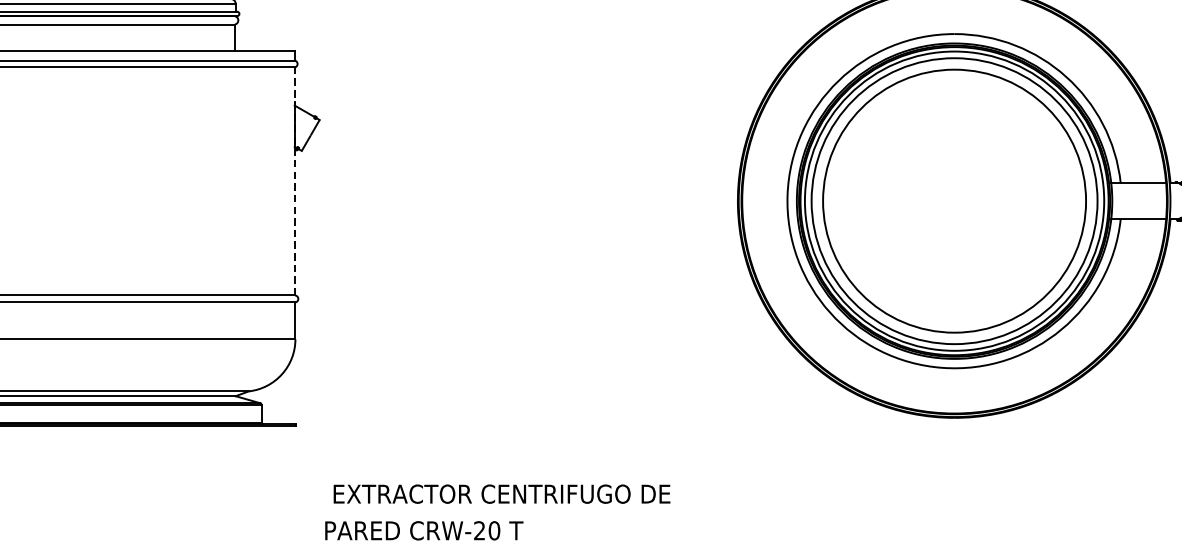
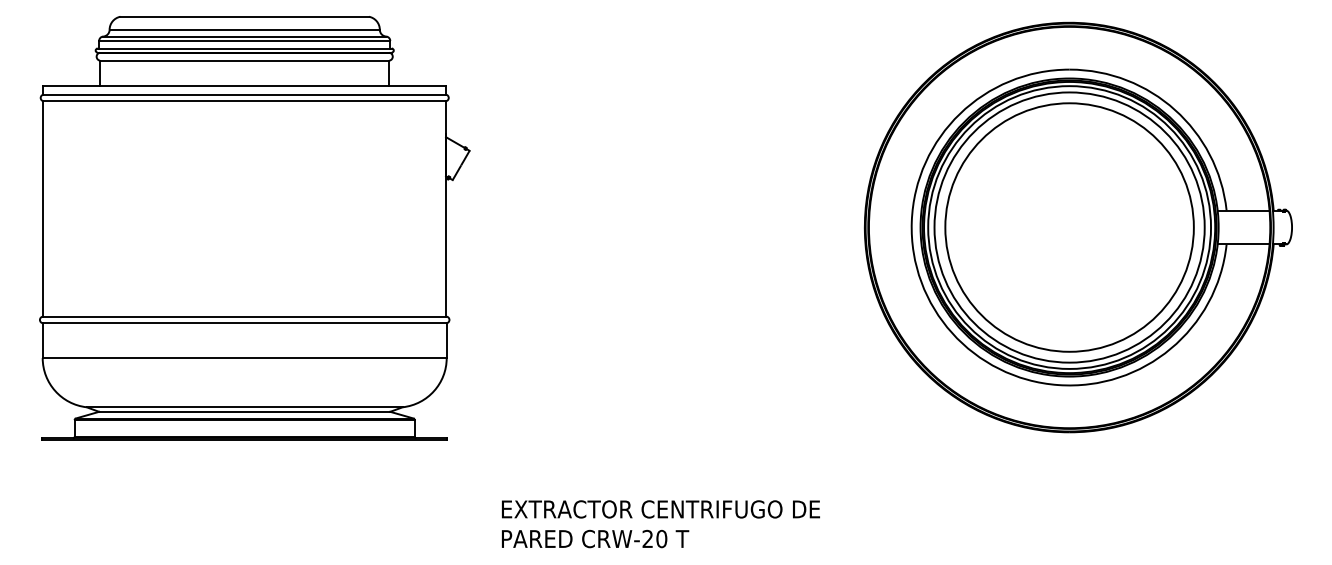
line: (295, 181) -> (446, 208), dashed -> solid
text: (501, 494) -> (660, 509), moved
text: (424, 530) -> (595, 538), moved

